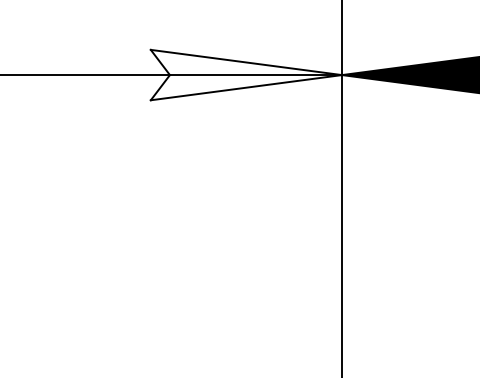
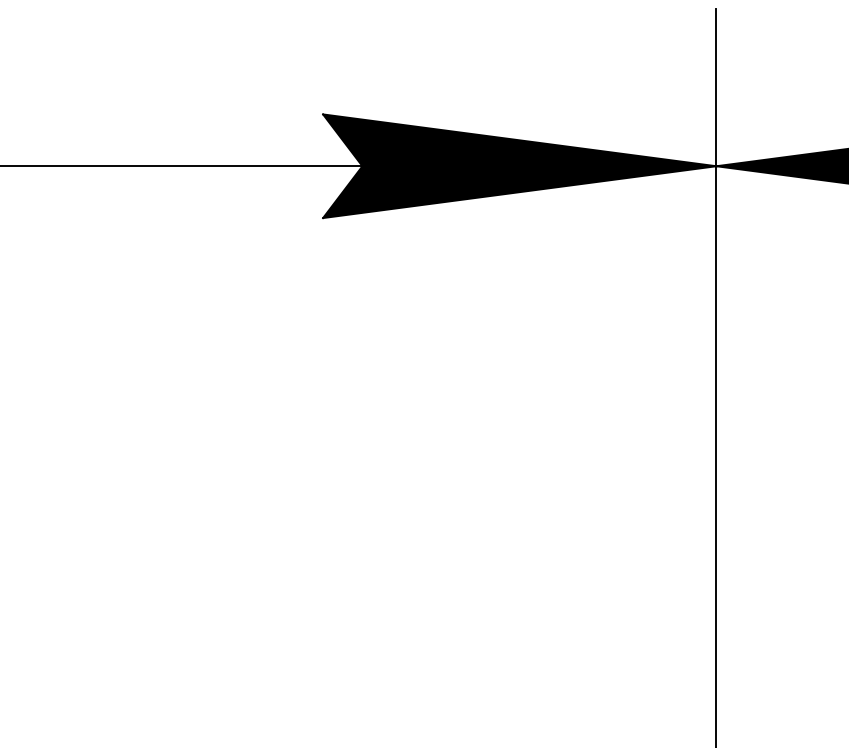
fill: (246, 74) -> (519, 165), added

